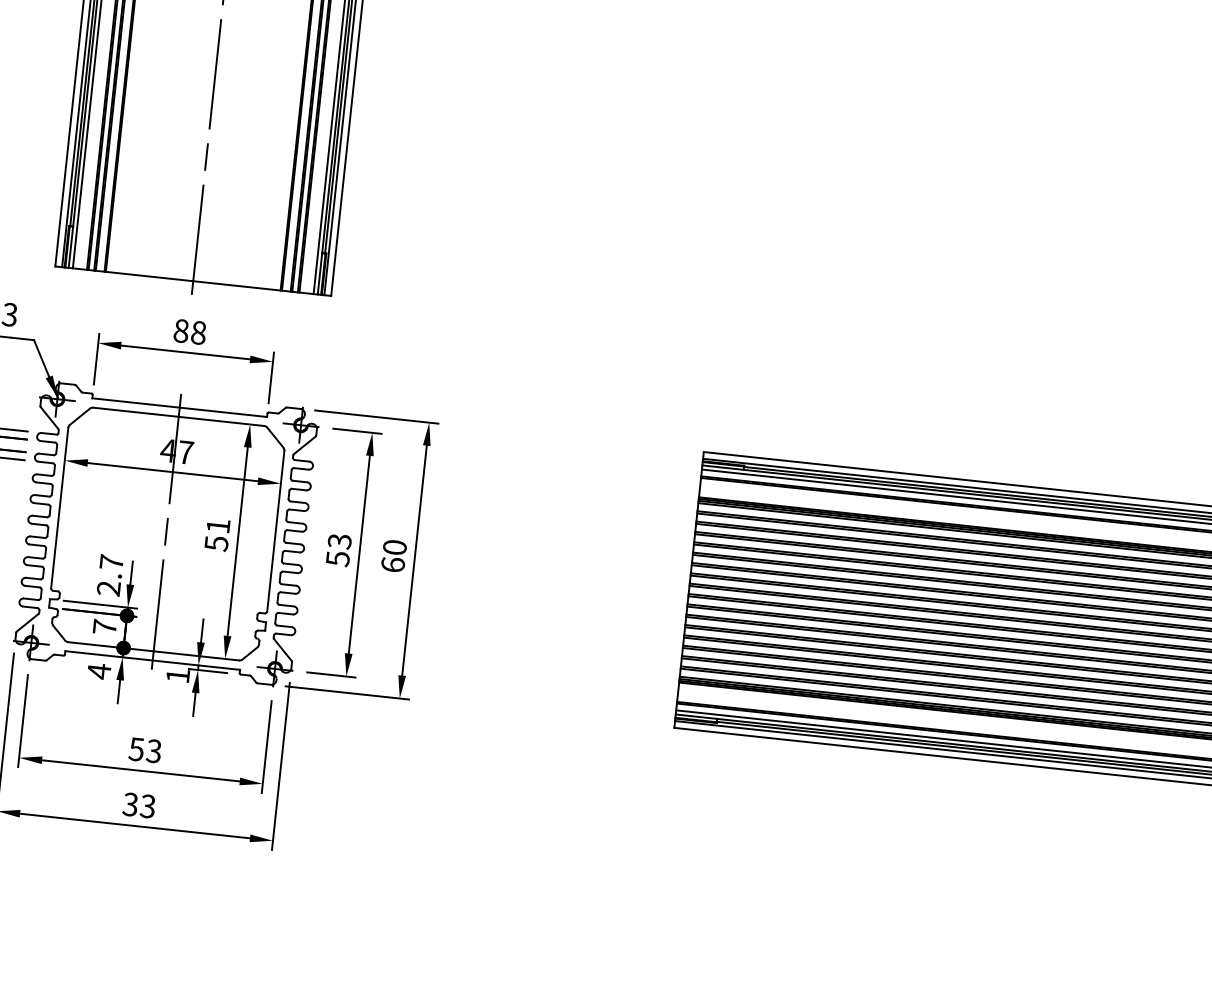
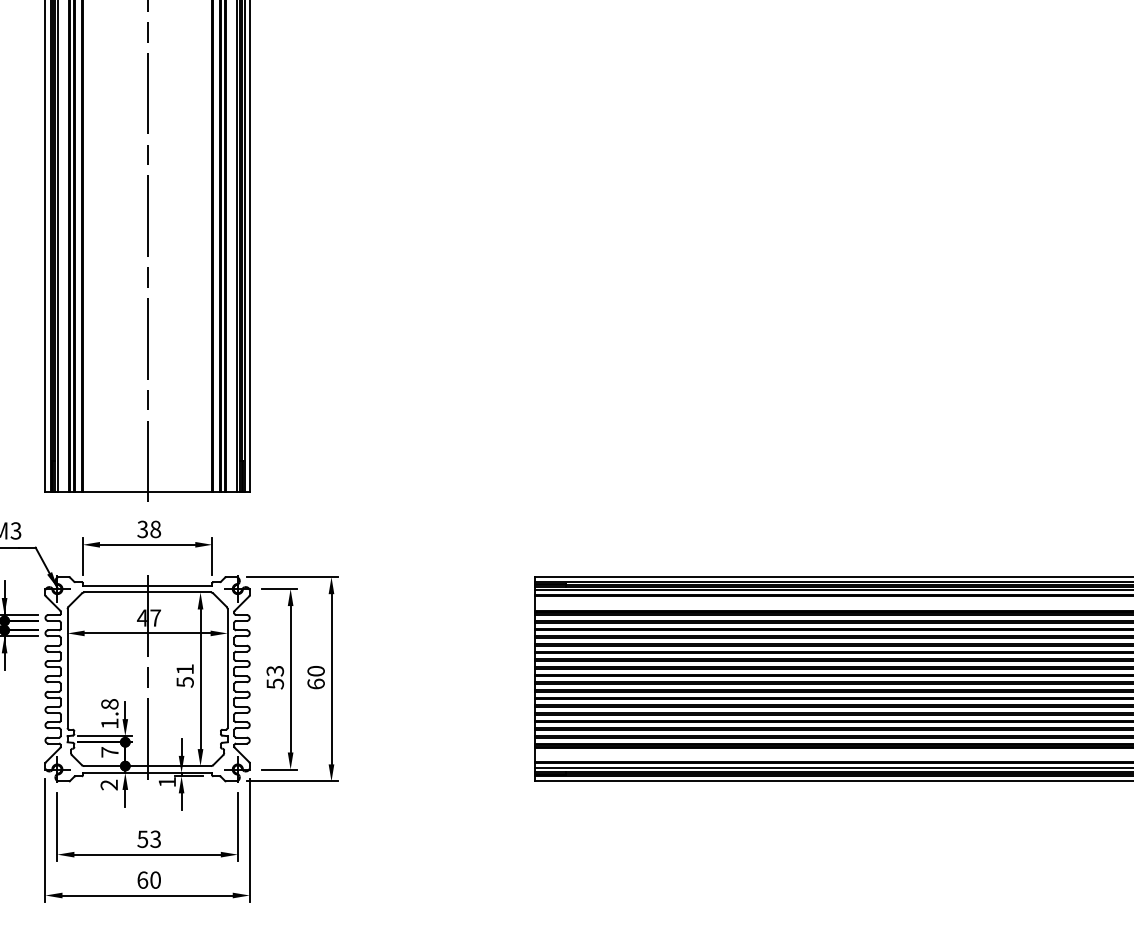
text: (181, 329) -> (142, 528), 88 -> 38
text: (109, 574) -> (109, 713), 2.7 -> 1.8
text: (98, 670) -> (108, 784), 4 -> 2
text: (138, 804) -> (148, 879), 33 -> 60

